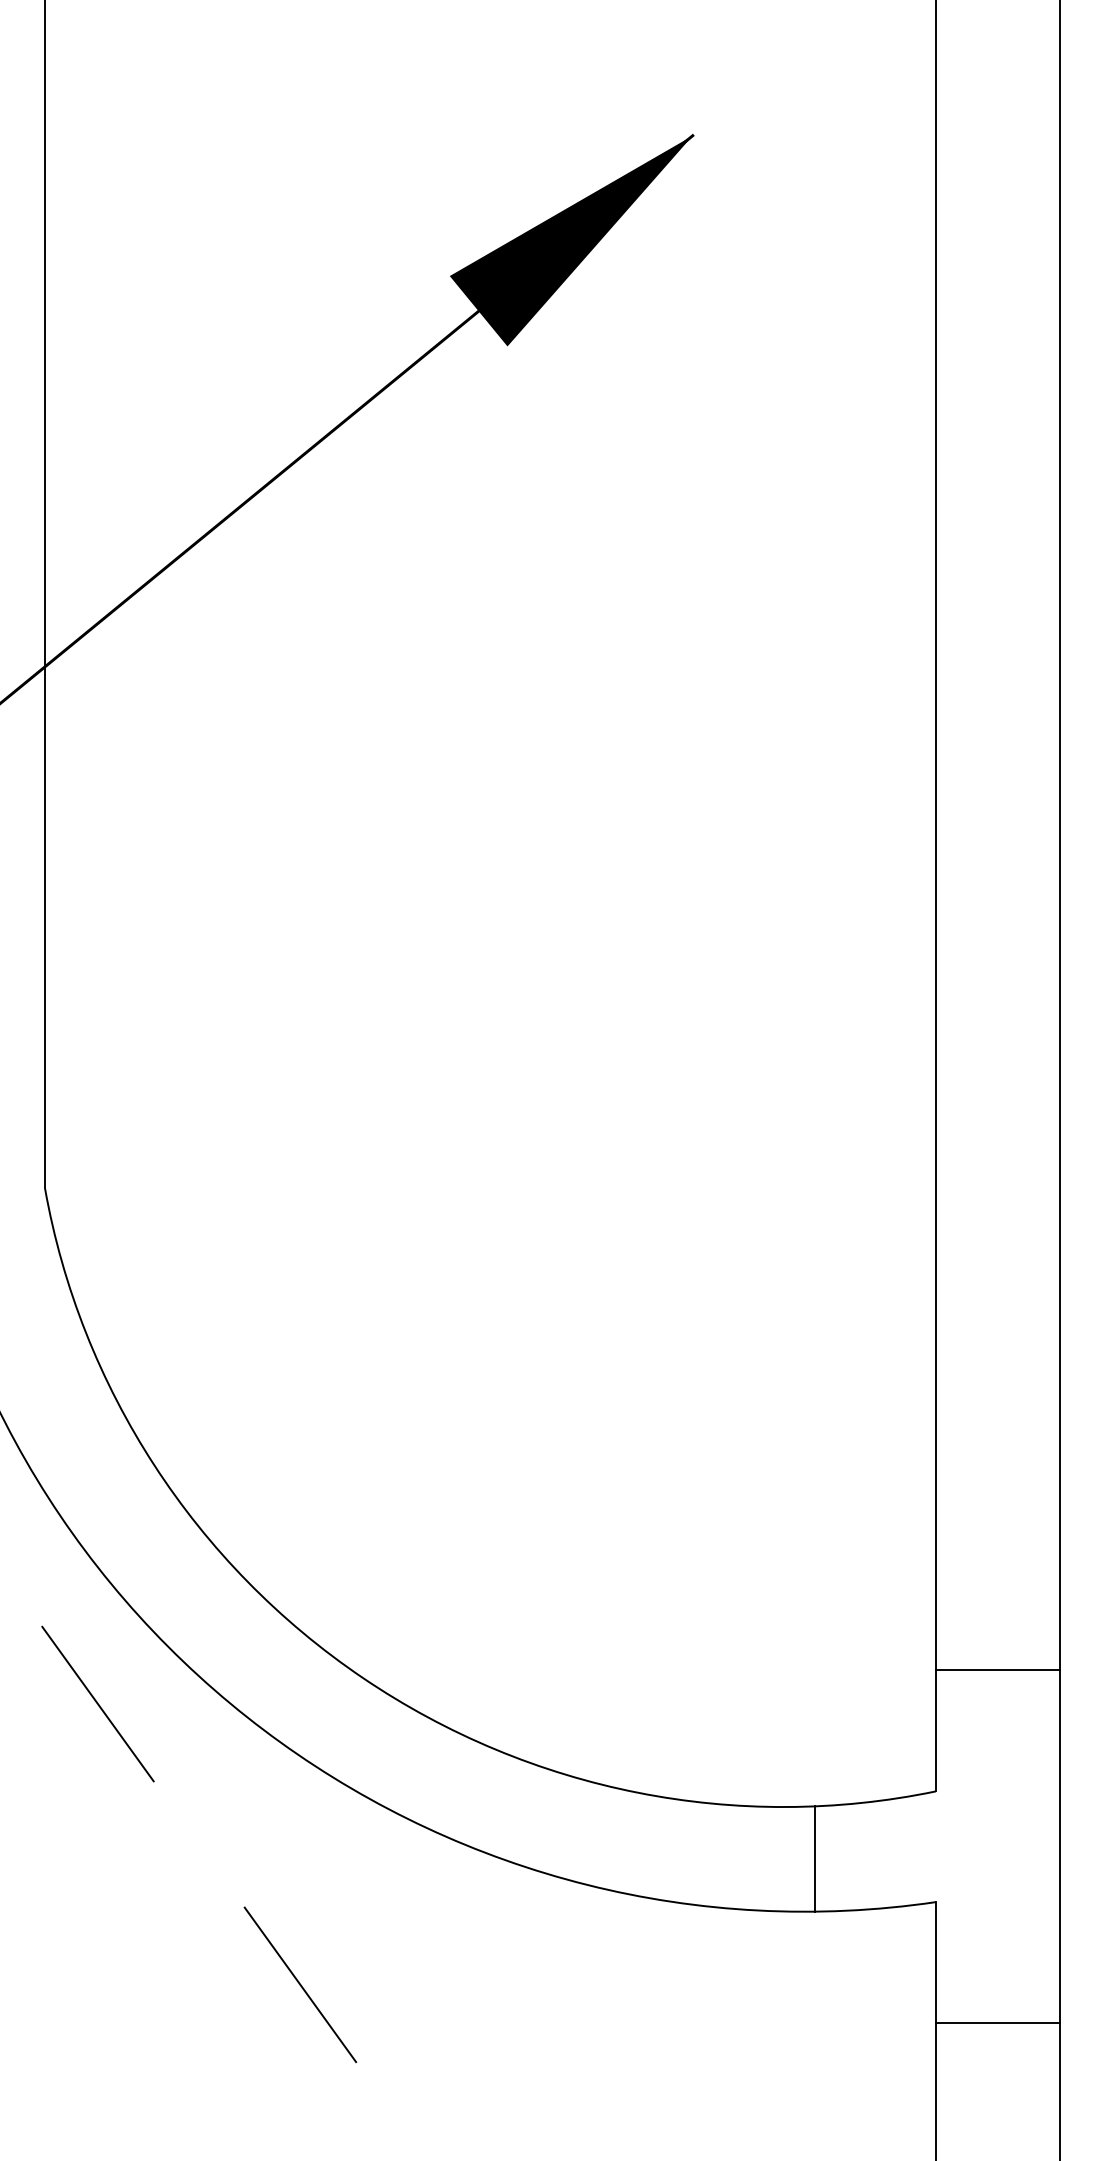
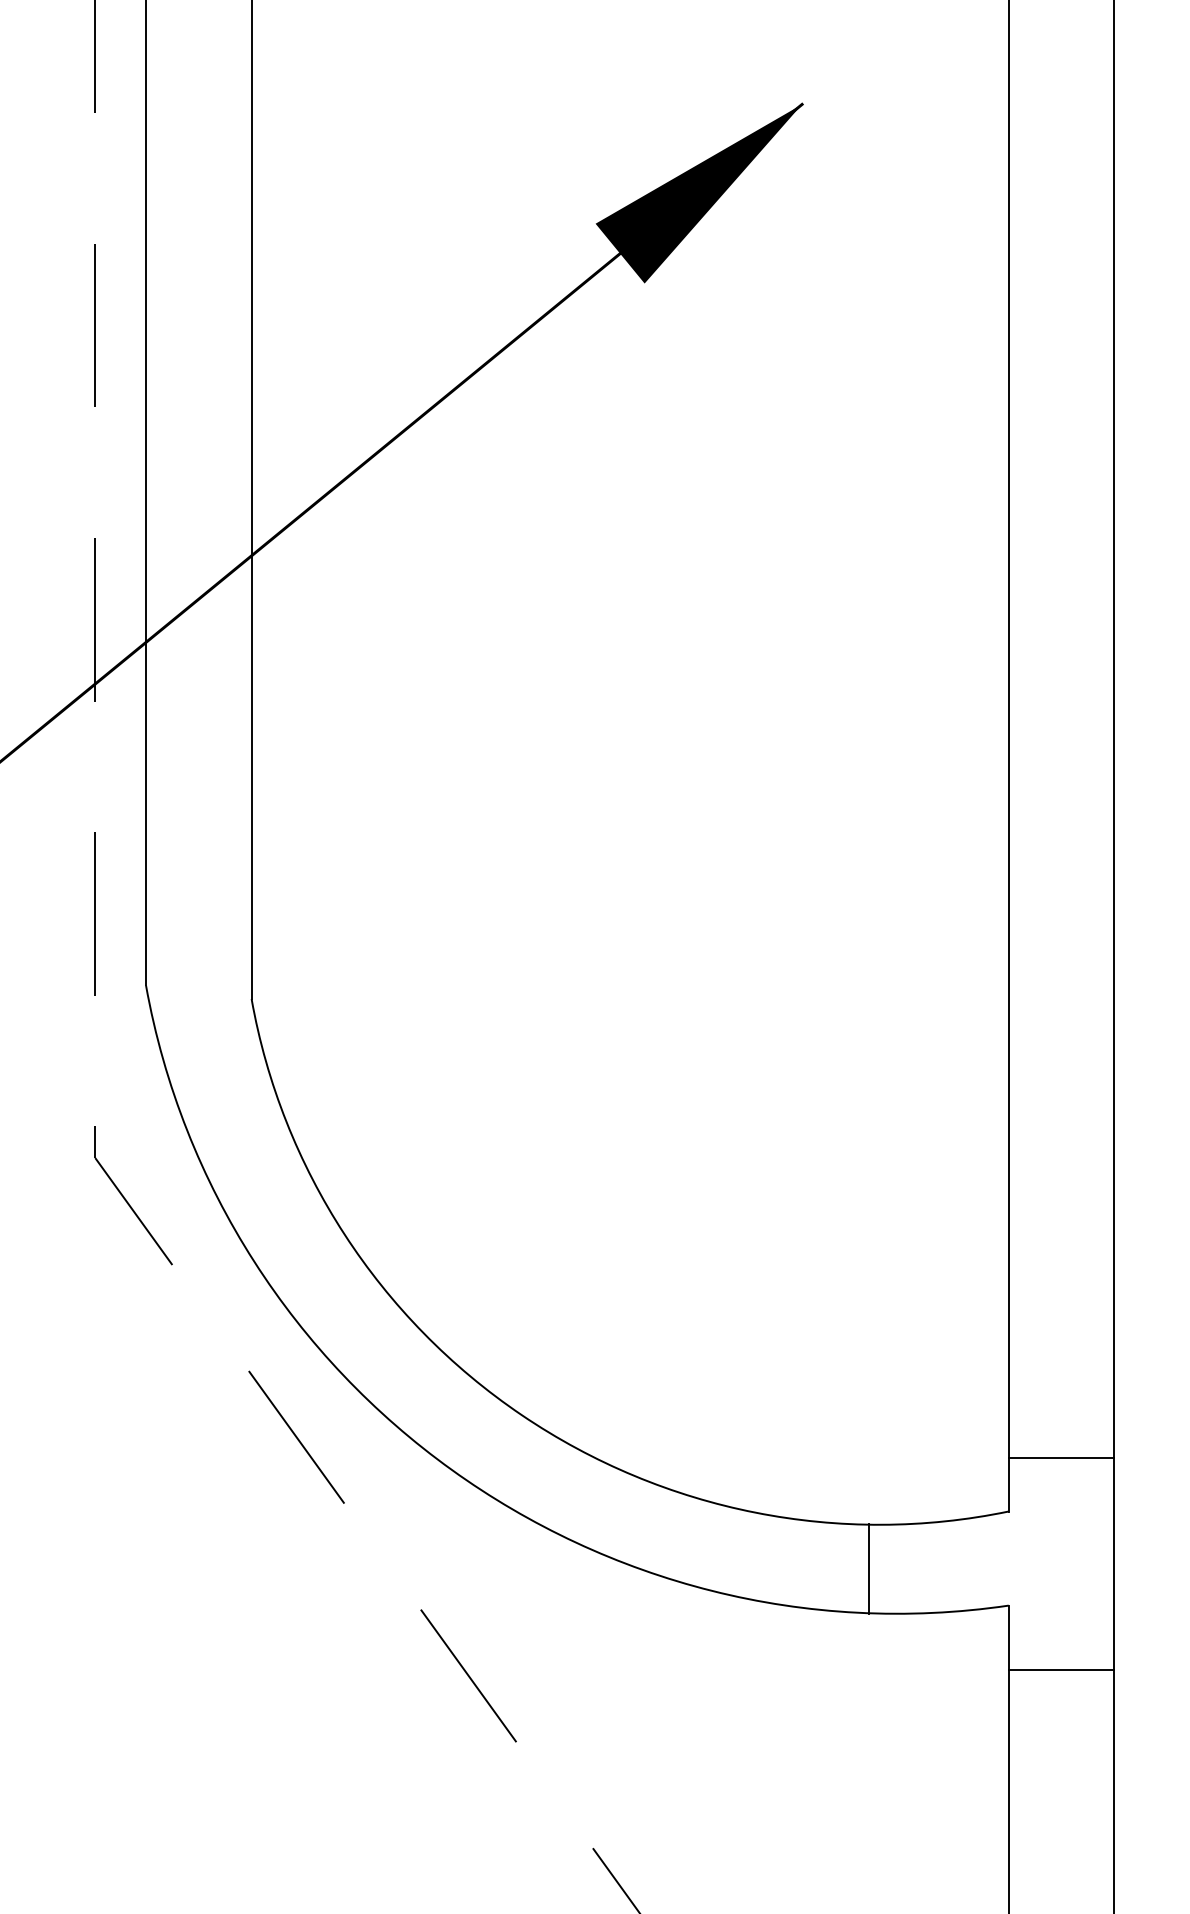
line: (998, 1670) -> (1061, 1458), moved
line: (814, 1858) -> (868, 1568), moved
line: (998, 2023) -> (1061, 1669), moved

